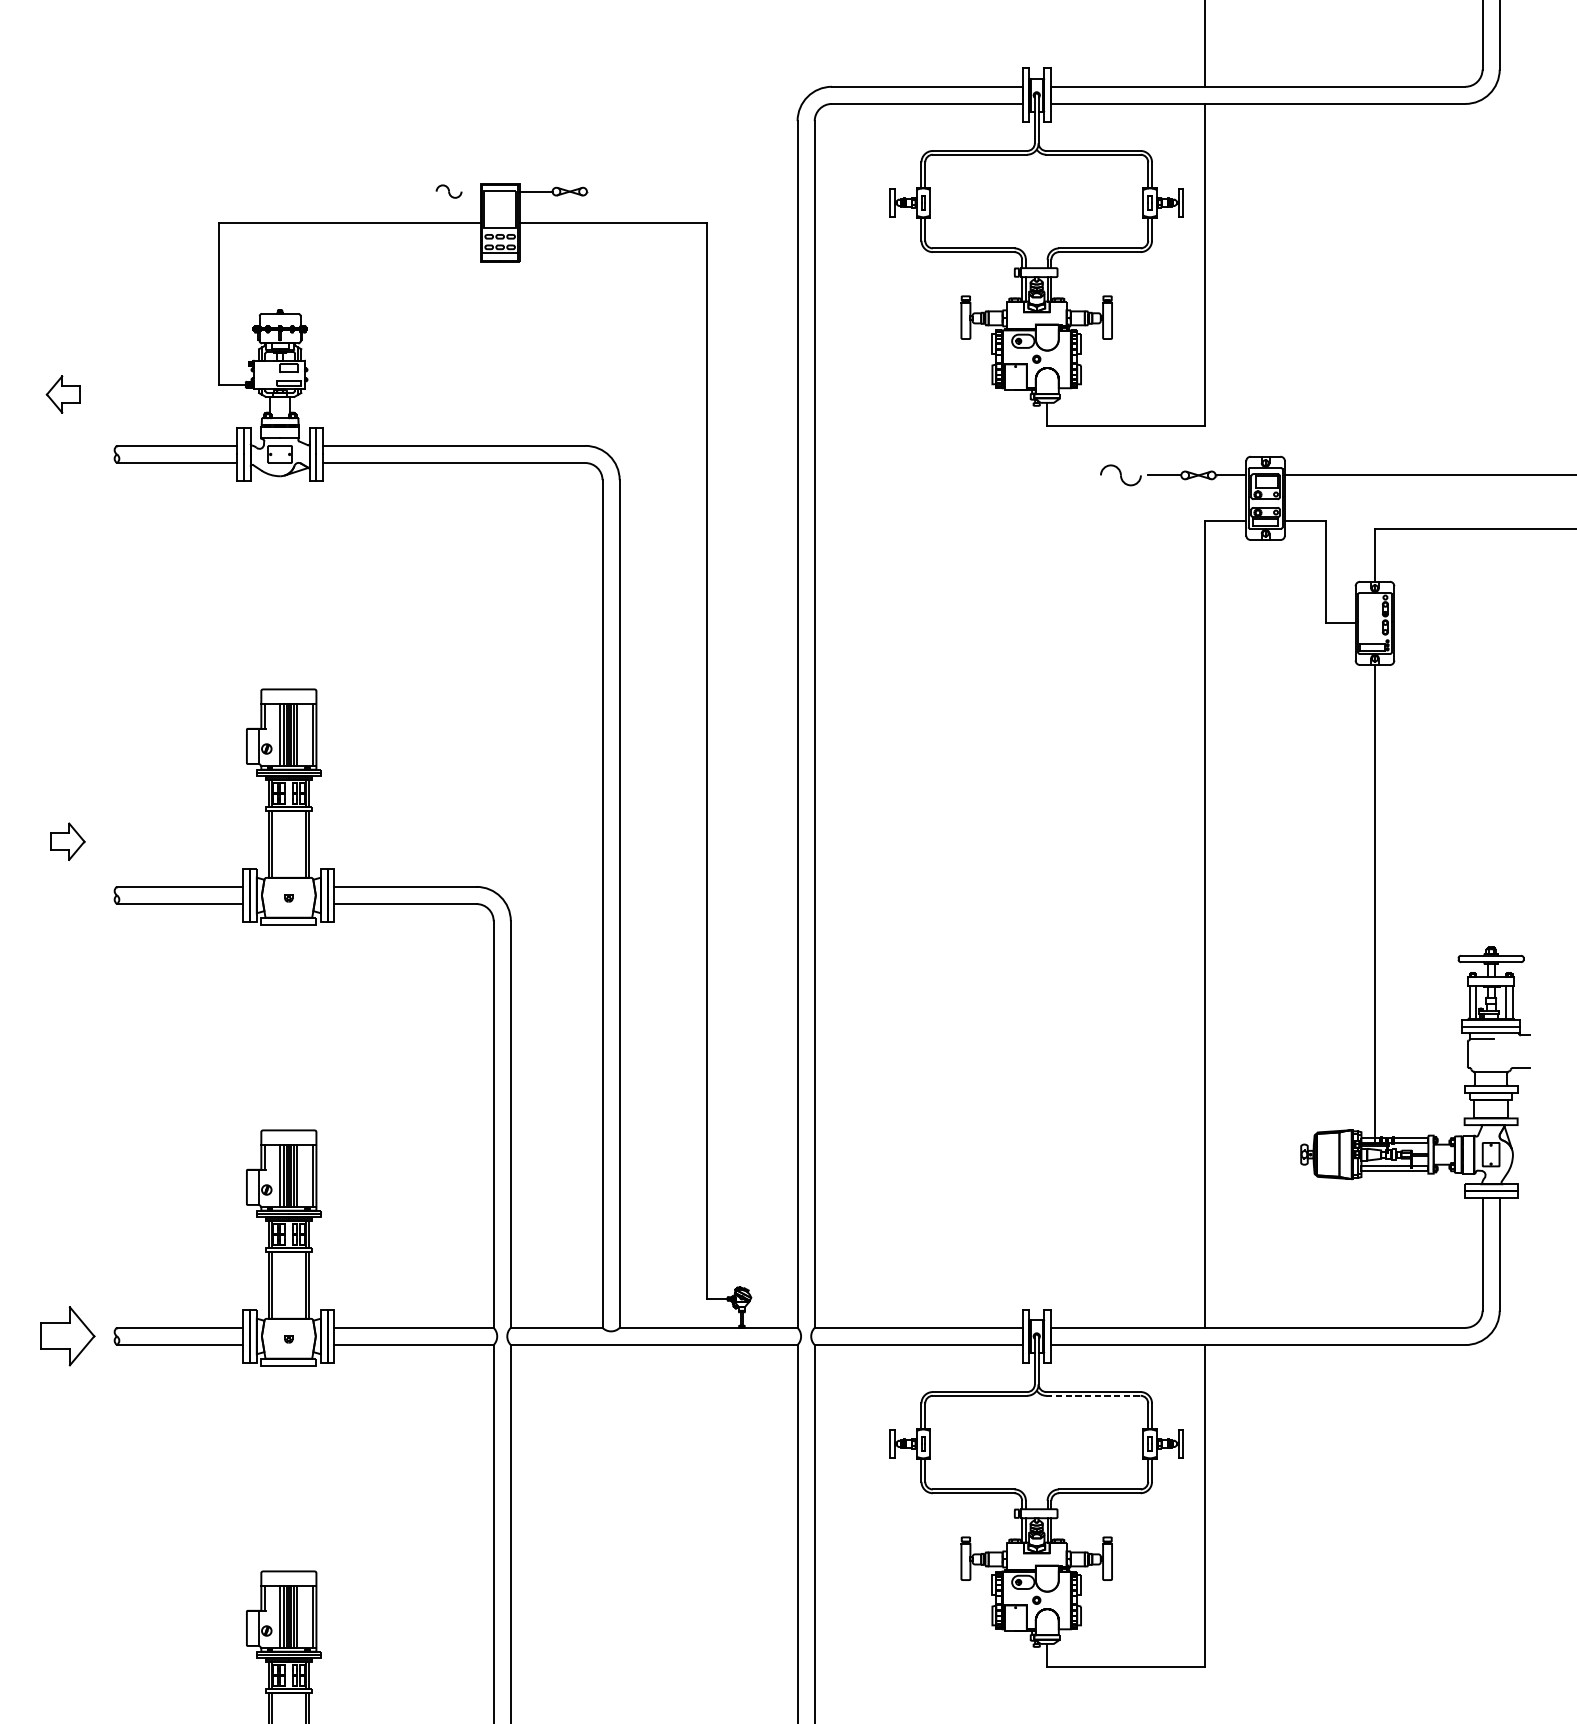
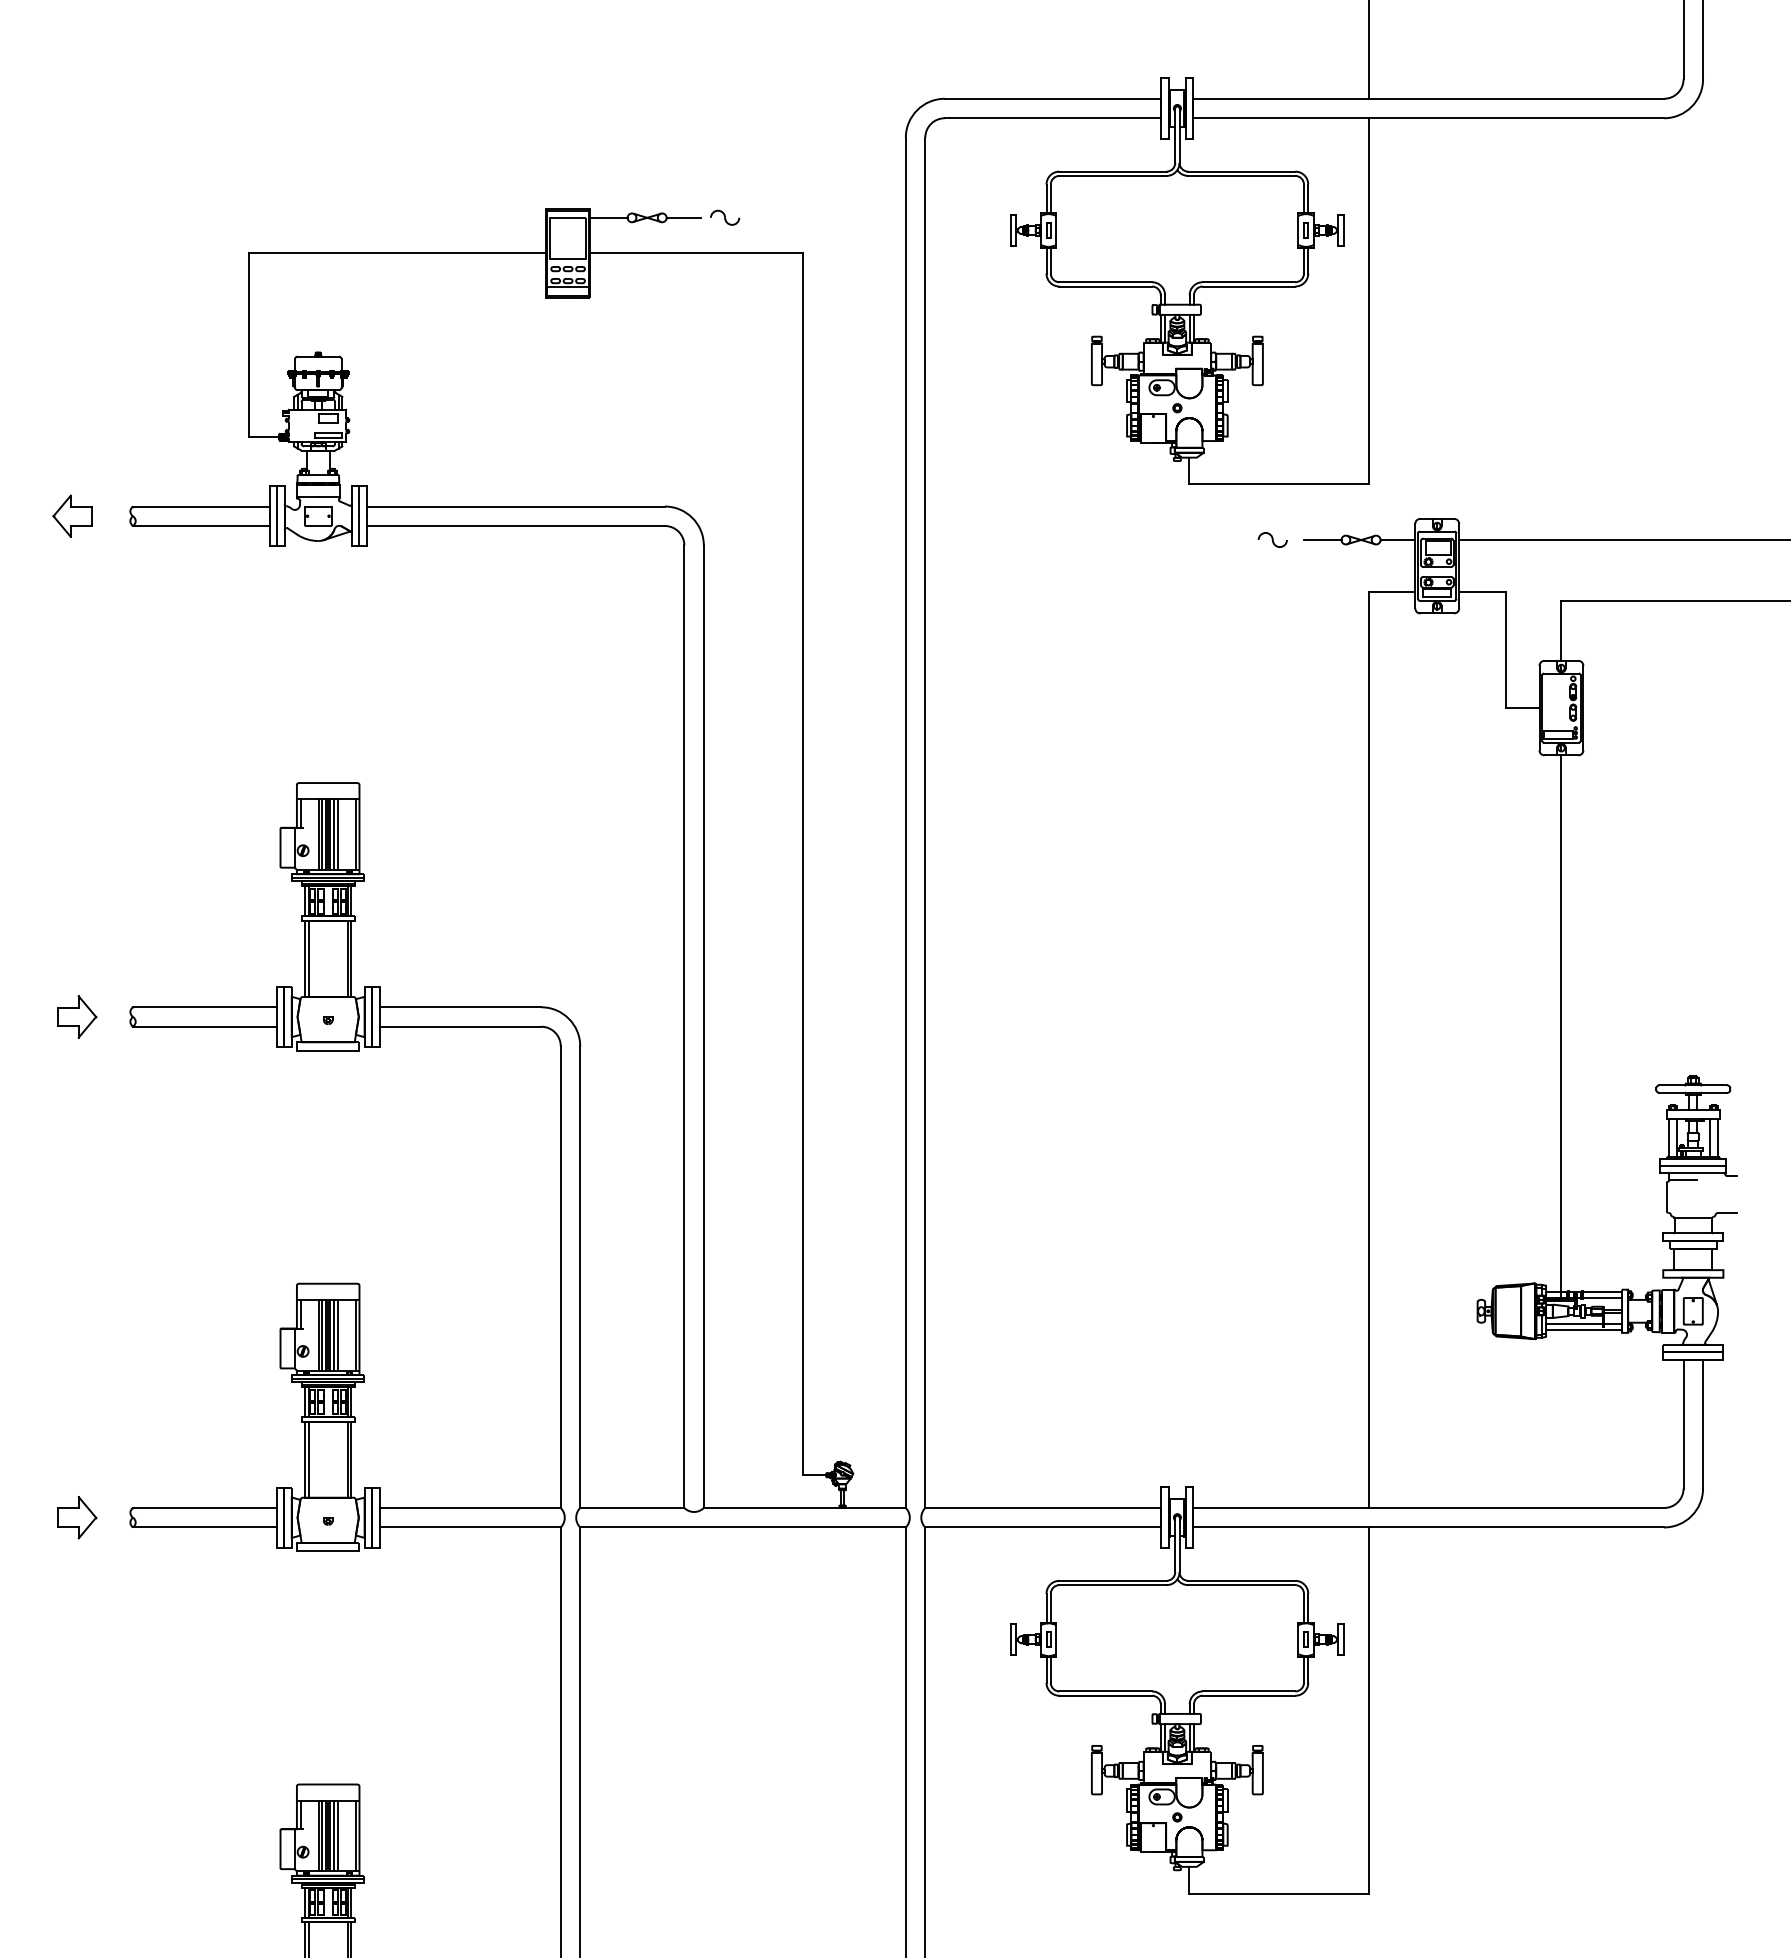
part: (449, 191) -> (725, 217), moved
line: (601, 191) -> (683, 217), added
part: (63, 393) -> (72, 515), moved
part: (1120, 474) -> (1272, 539), size x0.62
part: (68, 841) -> (77, 1016), moved
part: (68, 1336) -> (77, 1517), size x0.62
line: (1093, 1396) -> (1241, 1585), dashed -> solid

